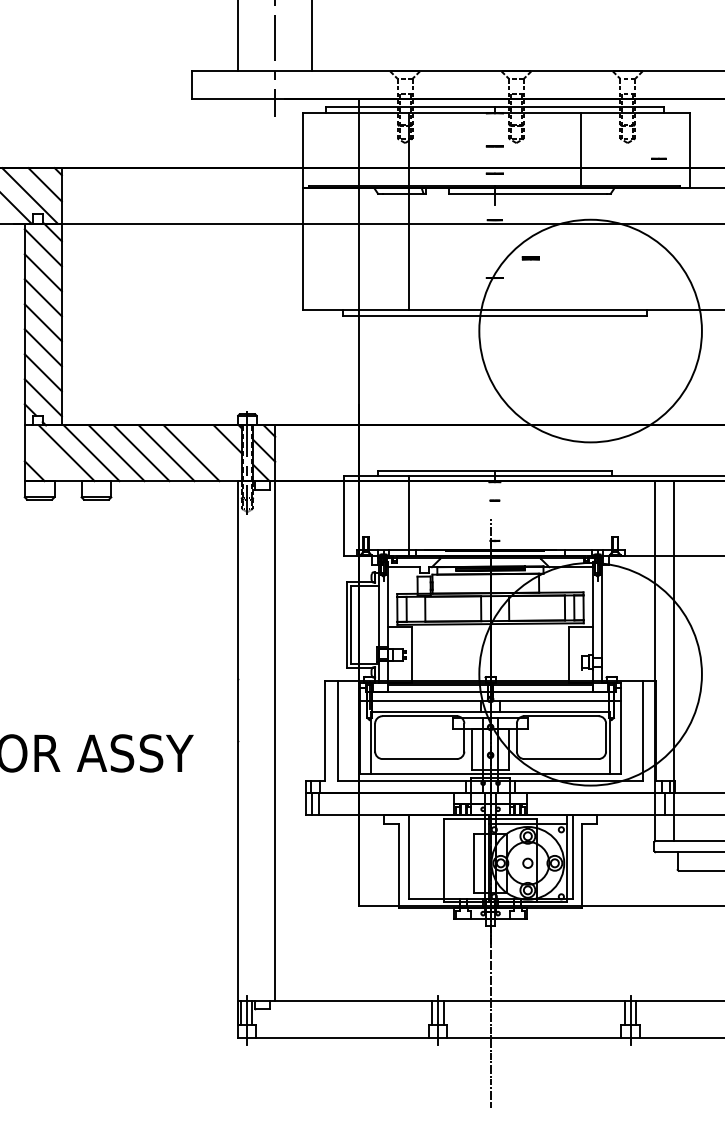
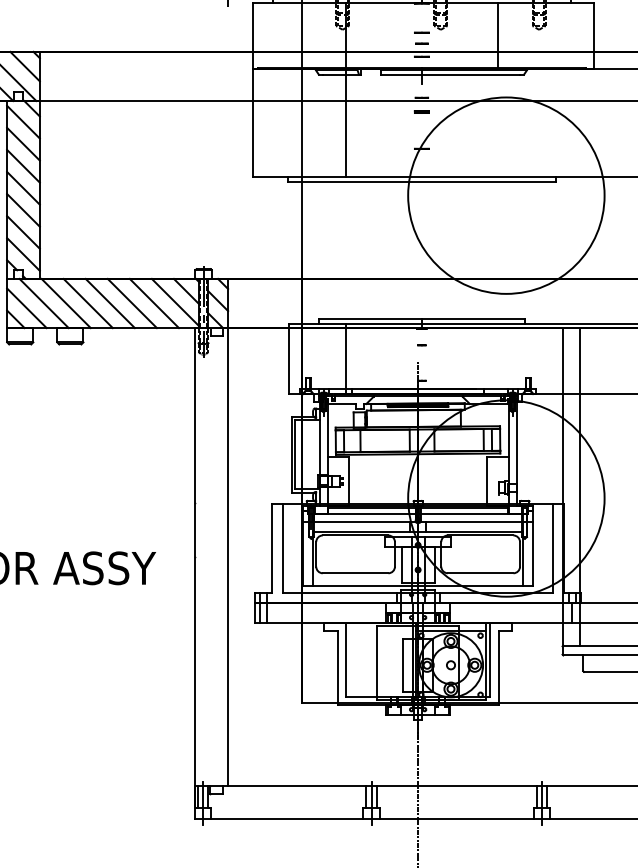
line: (658, 158) -> (421, 43), moved
part: (530, 258) -> (421, 112), moved
line: (214, 451) -> (174, 301), added
line: (46, 458) -> (26, 308), added

